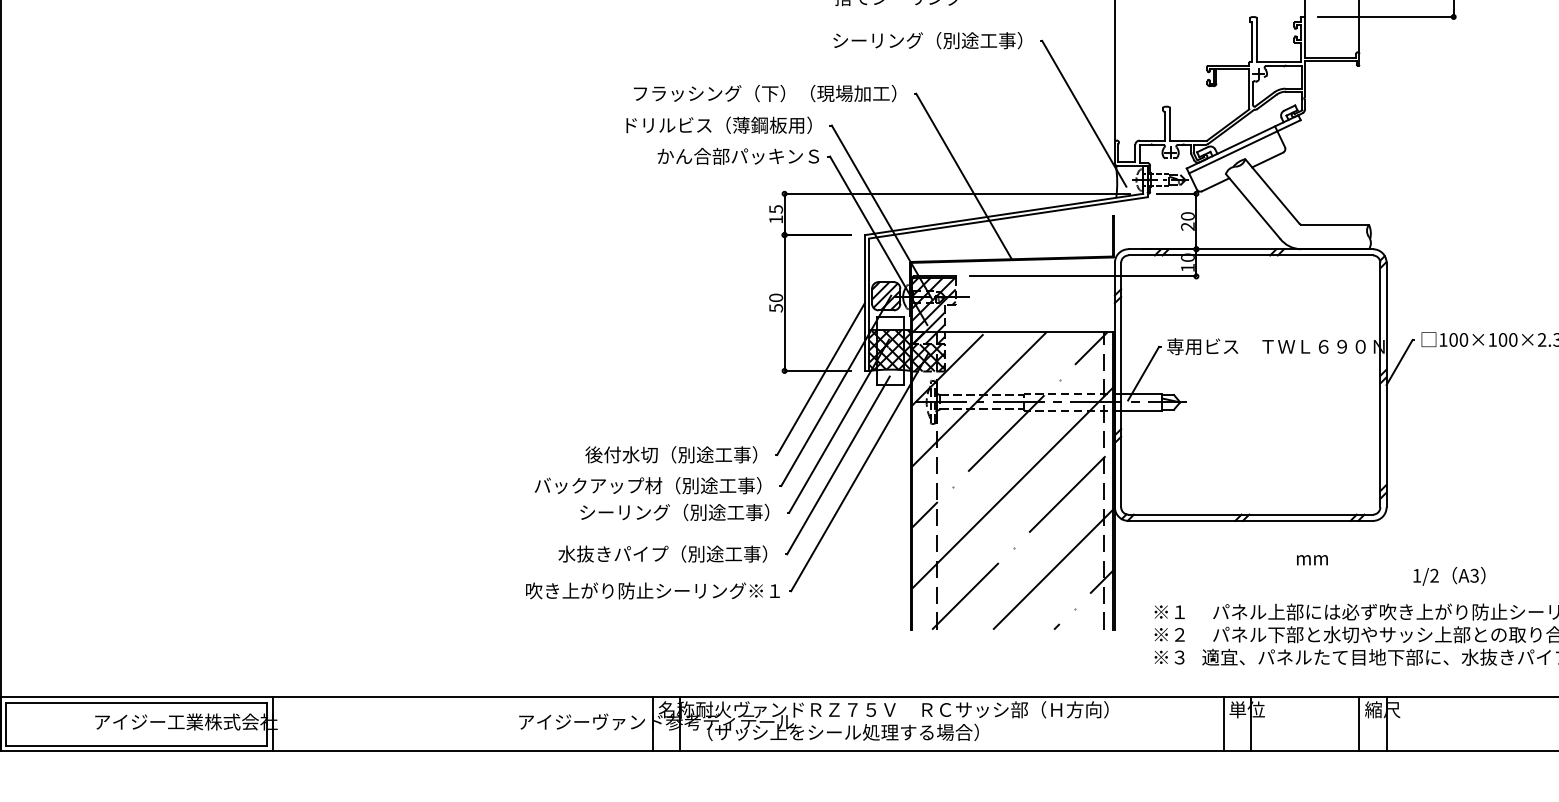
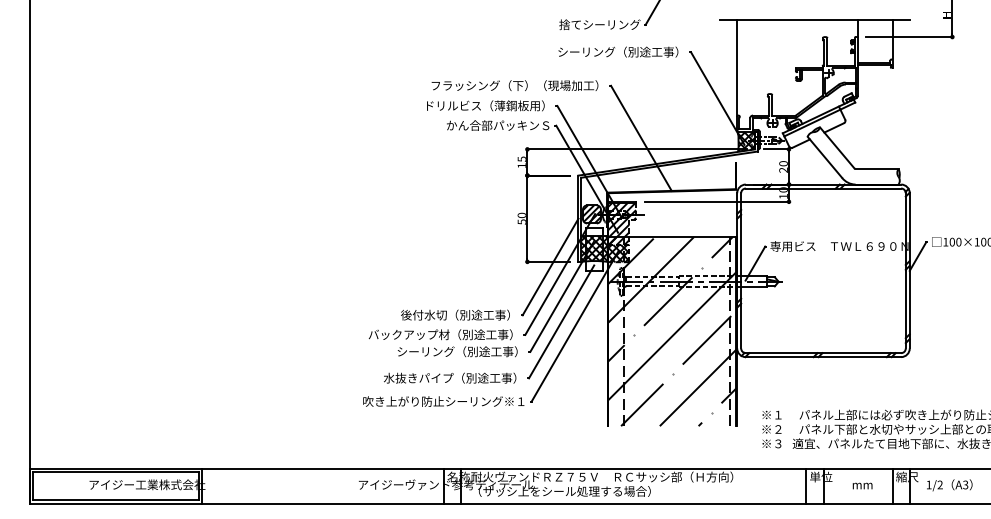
hatch: (1129, 181) -> (746, 141), added
text: (1312, 559) -> (862, 485), moved
text: (1449, 576) -> (949, 485), moved

